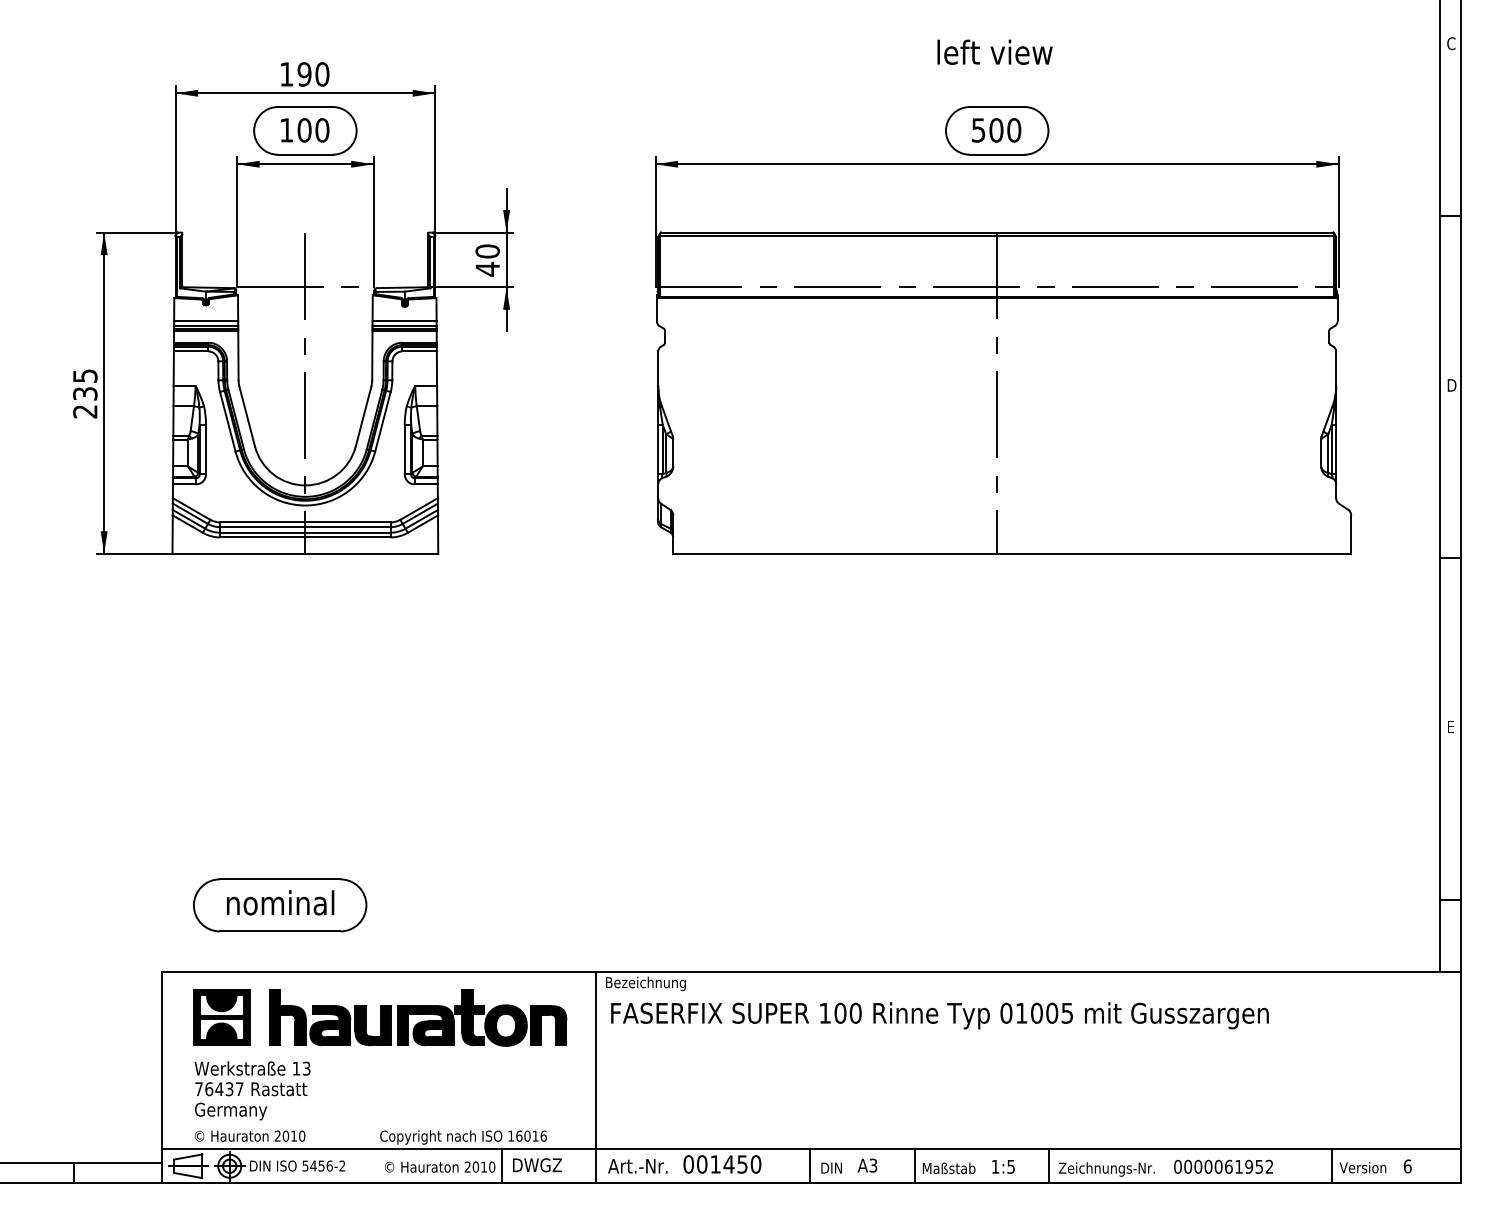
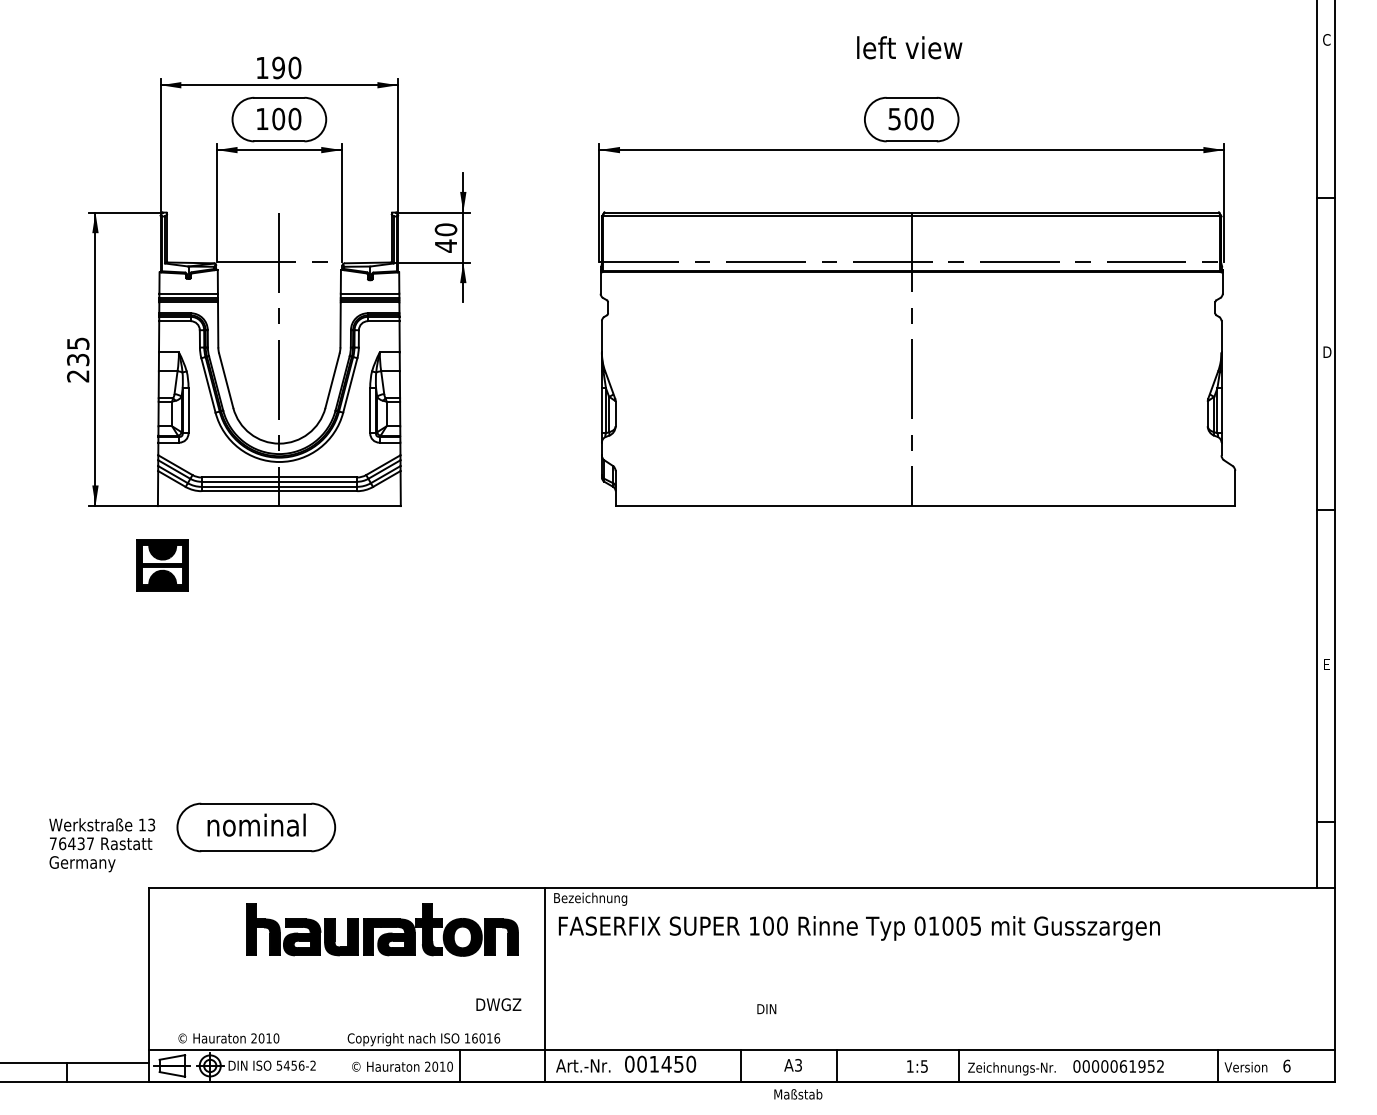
part: (221, 1017) -> (162, 565), moved
text: (252, 1090) -> (102, 844), moved
text: (537, 1165) -> (498, 1004), moved
text: (831, 1167) -> (766, 1008), moved
text: (949, 1168) -> (798, 1094), moved

